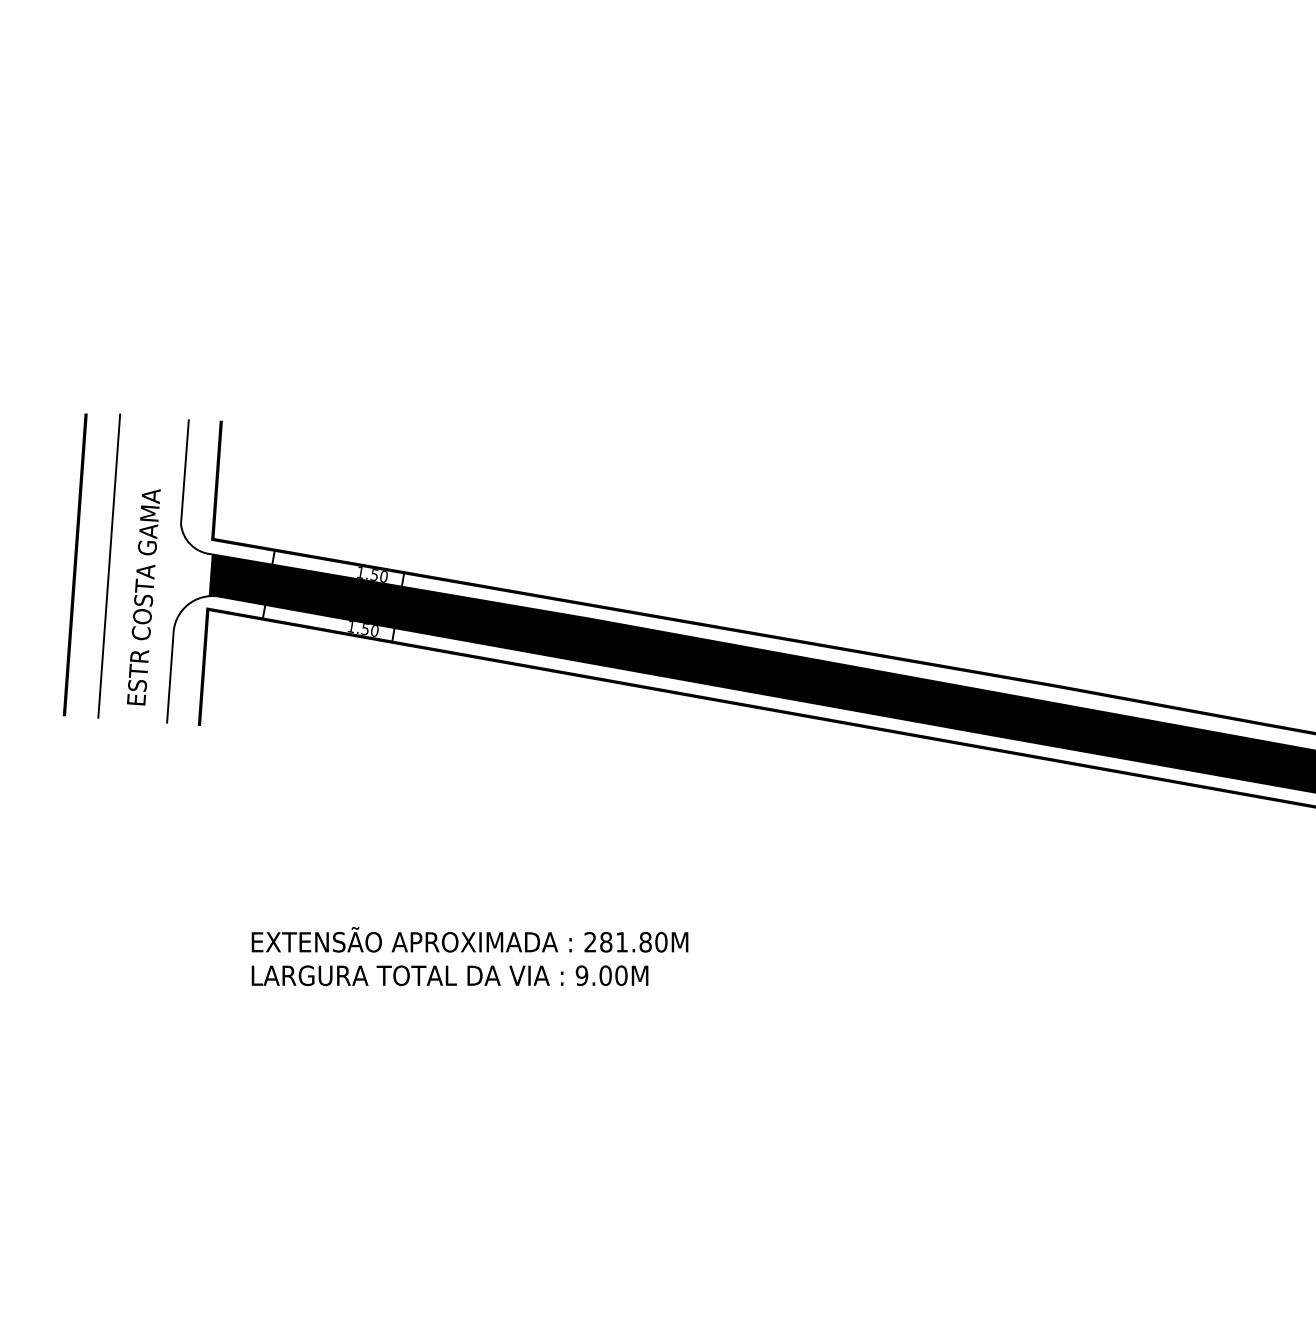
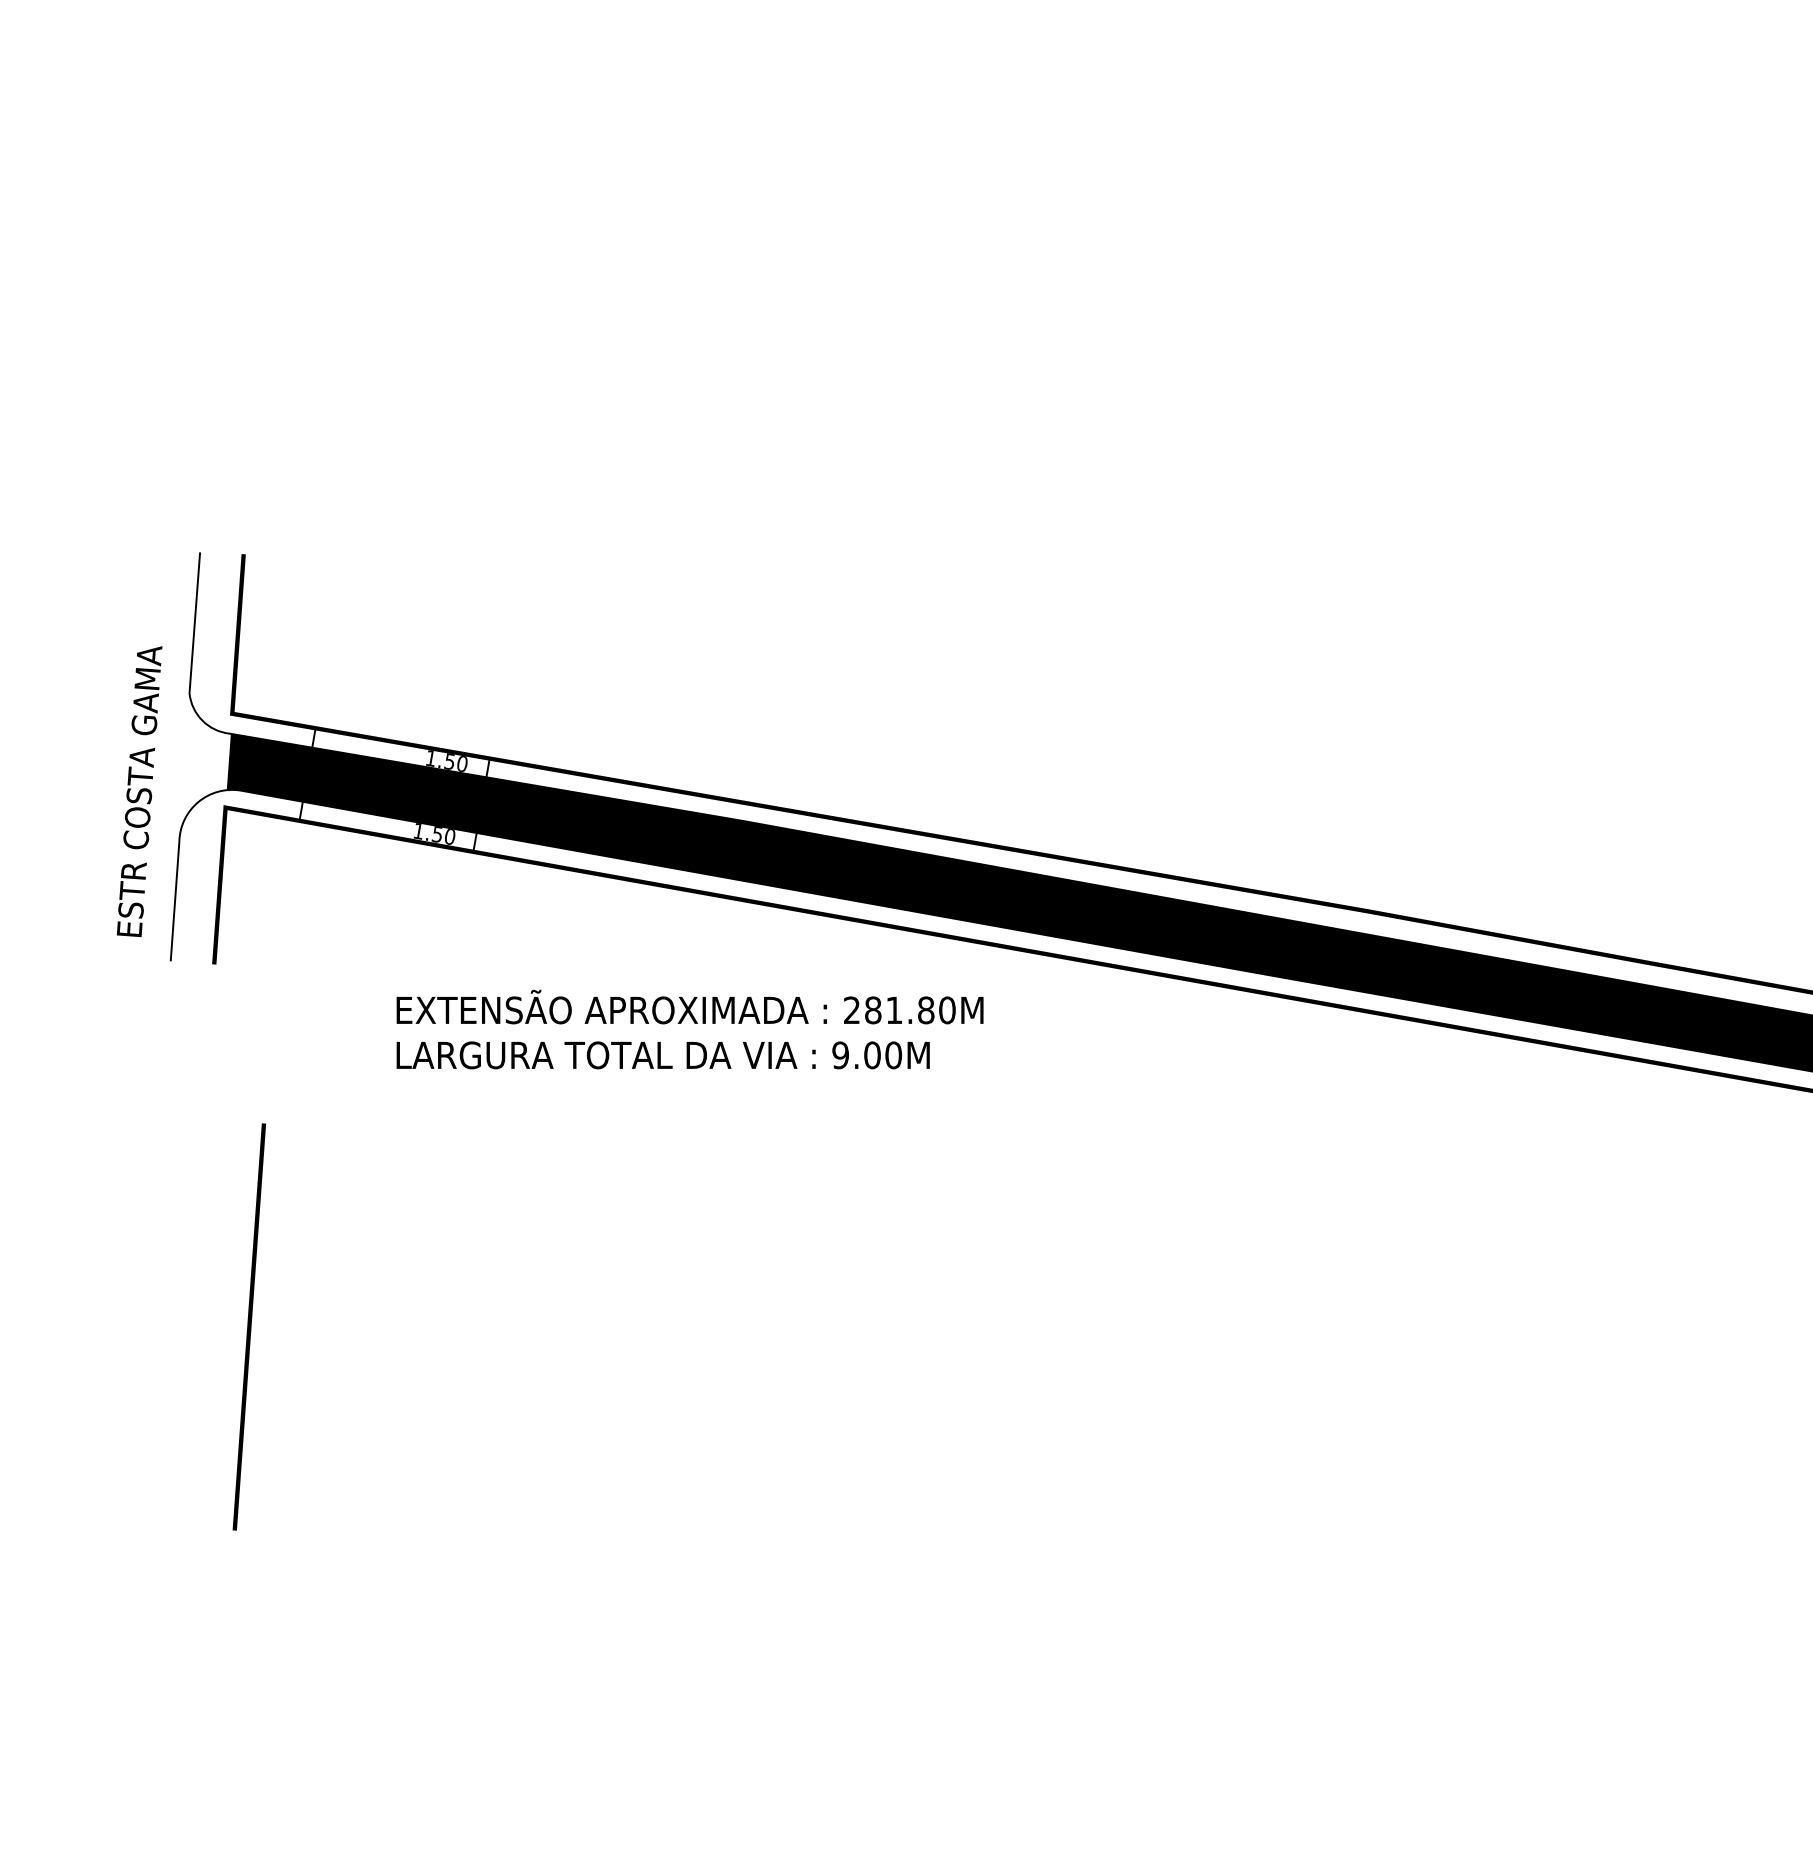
line: (74, 564) -> (248, 1326), moved
line: (108, 566) -> (92, 749), removed
text: (469, 956) -> (689, 1029), moved

